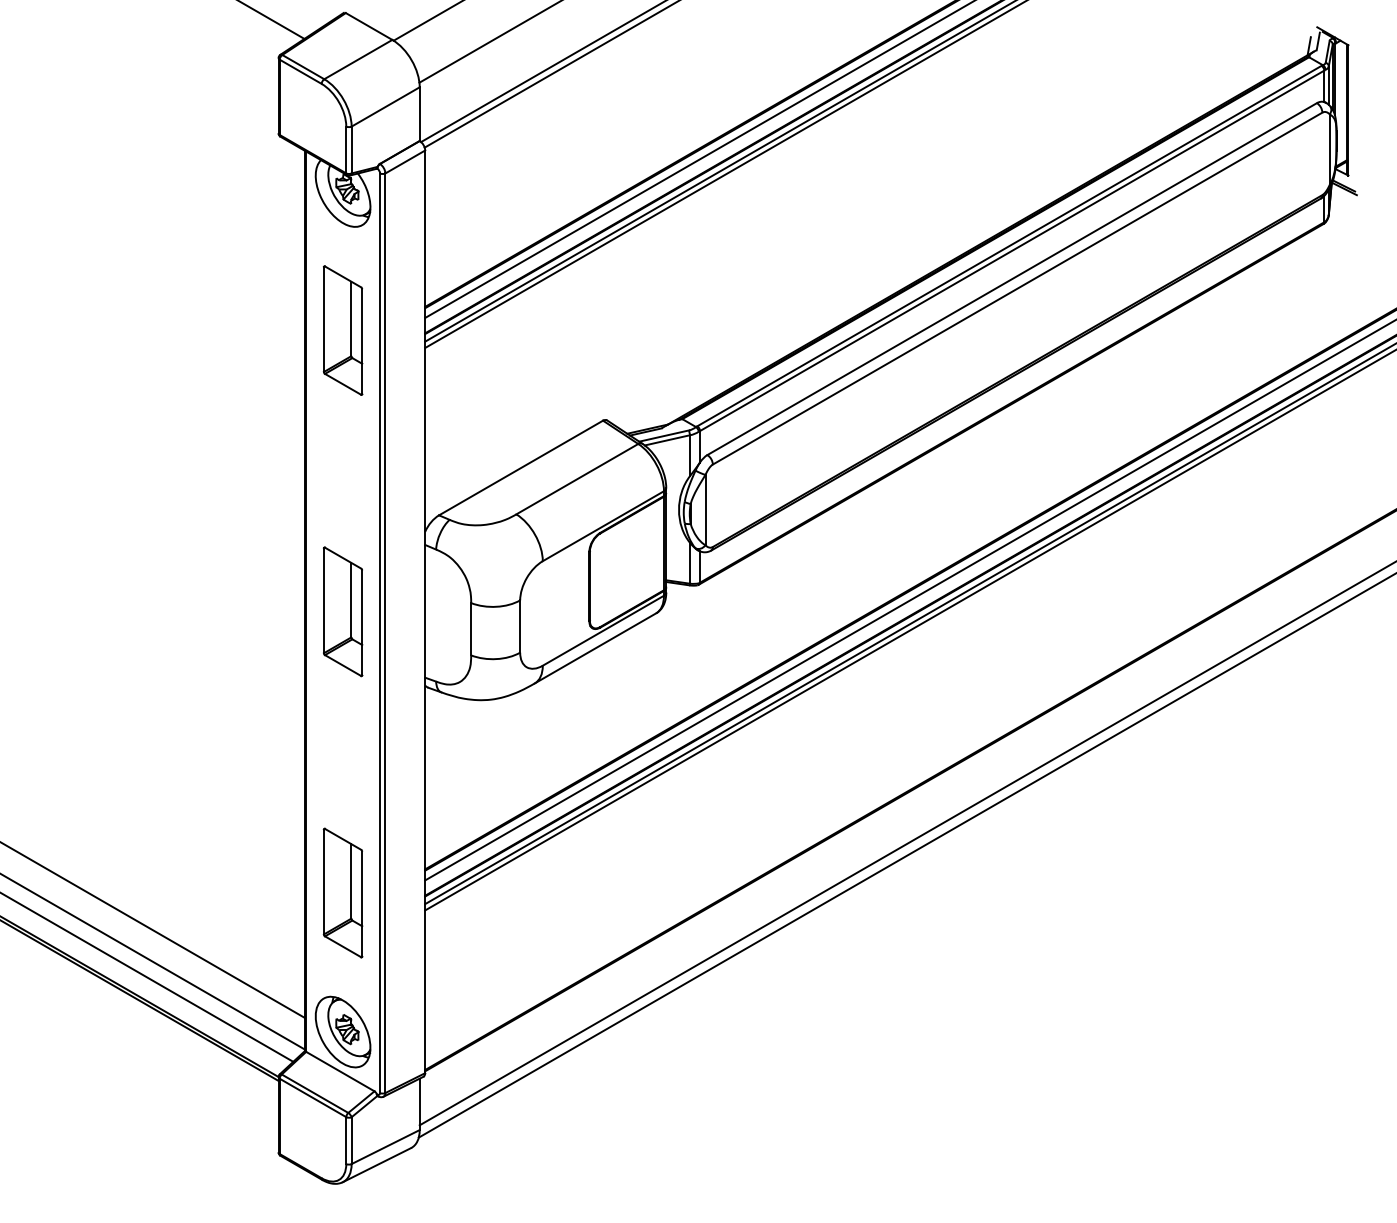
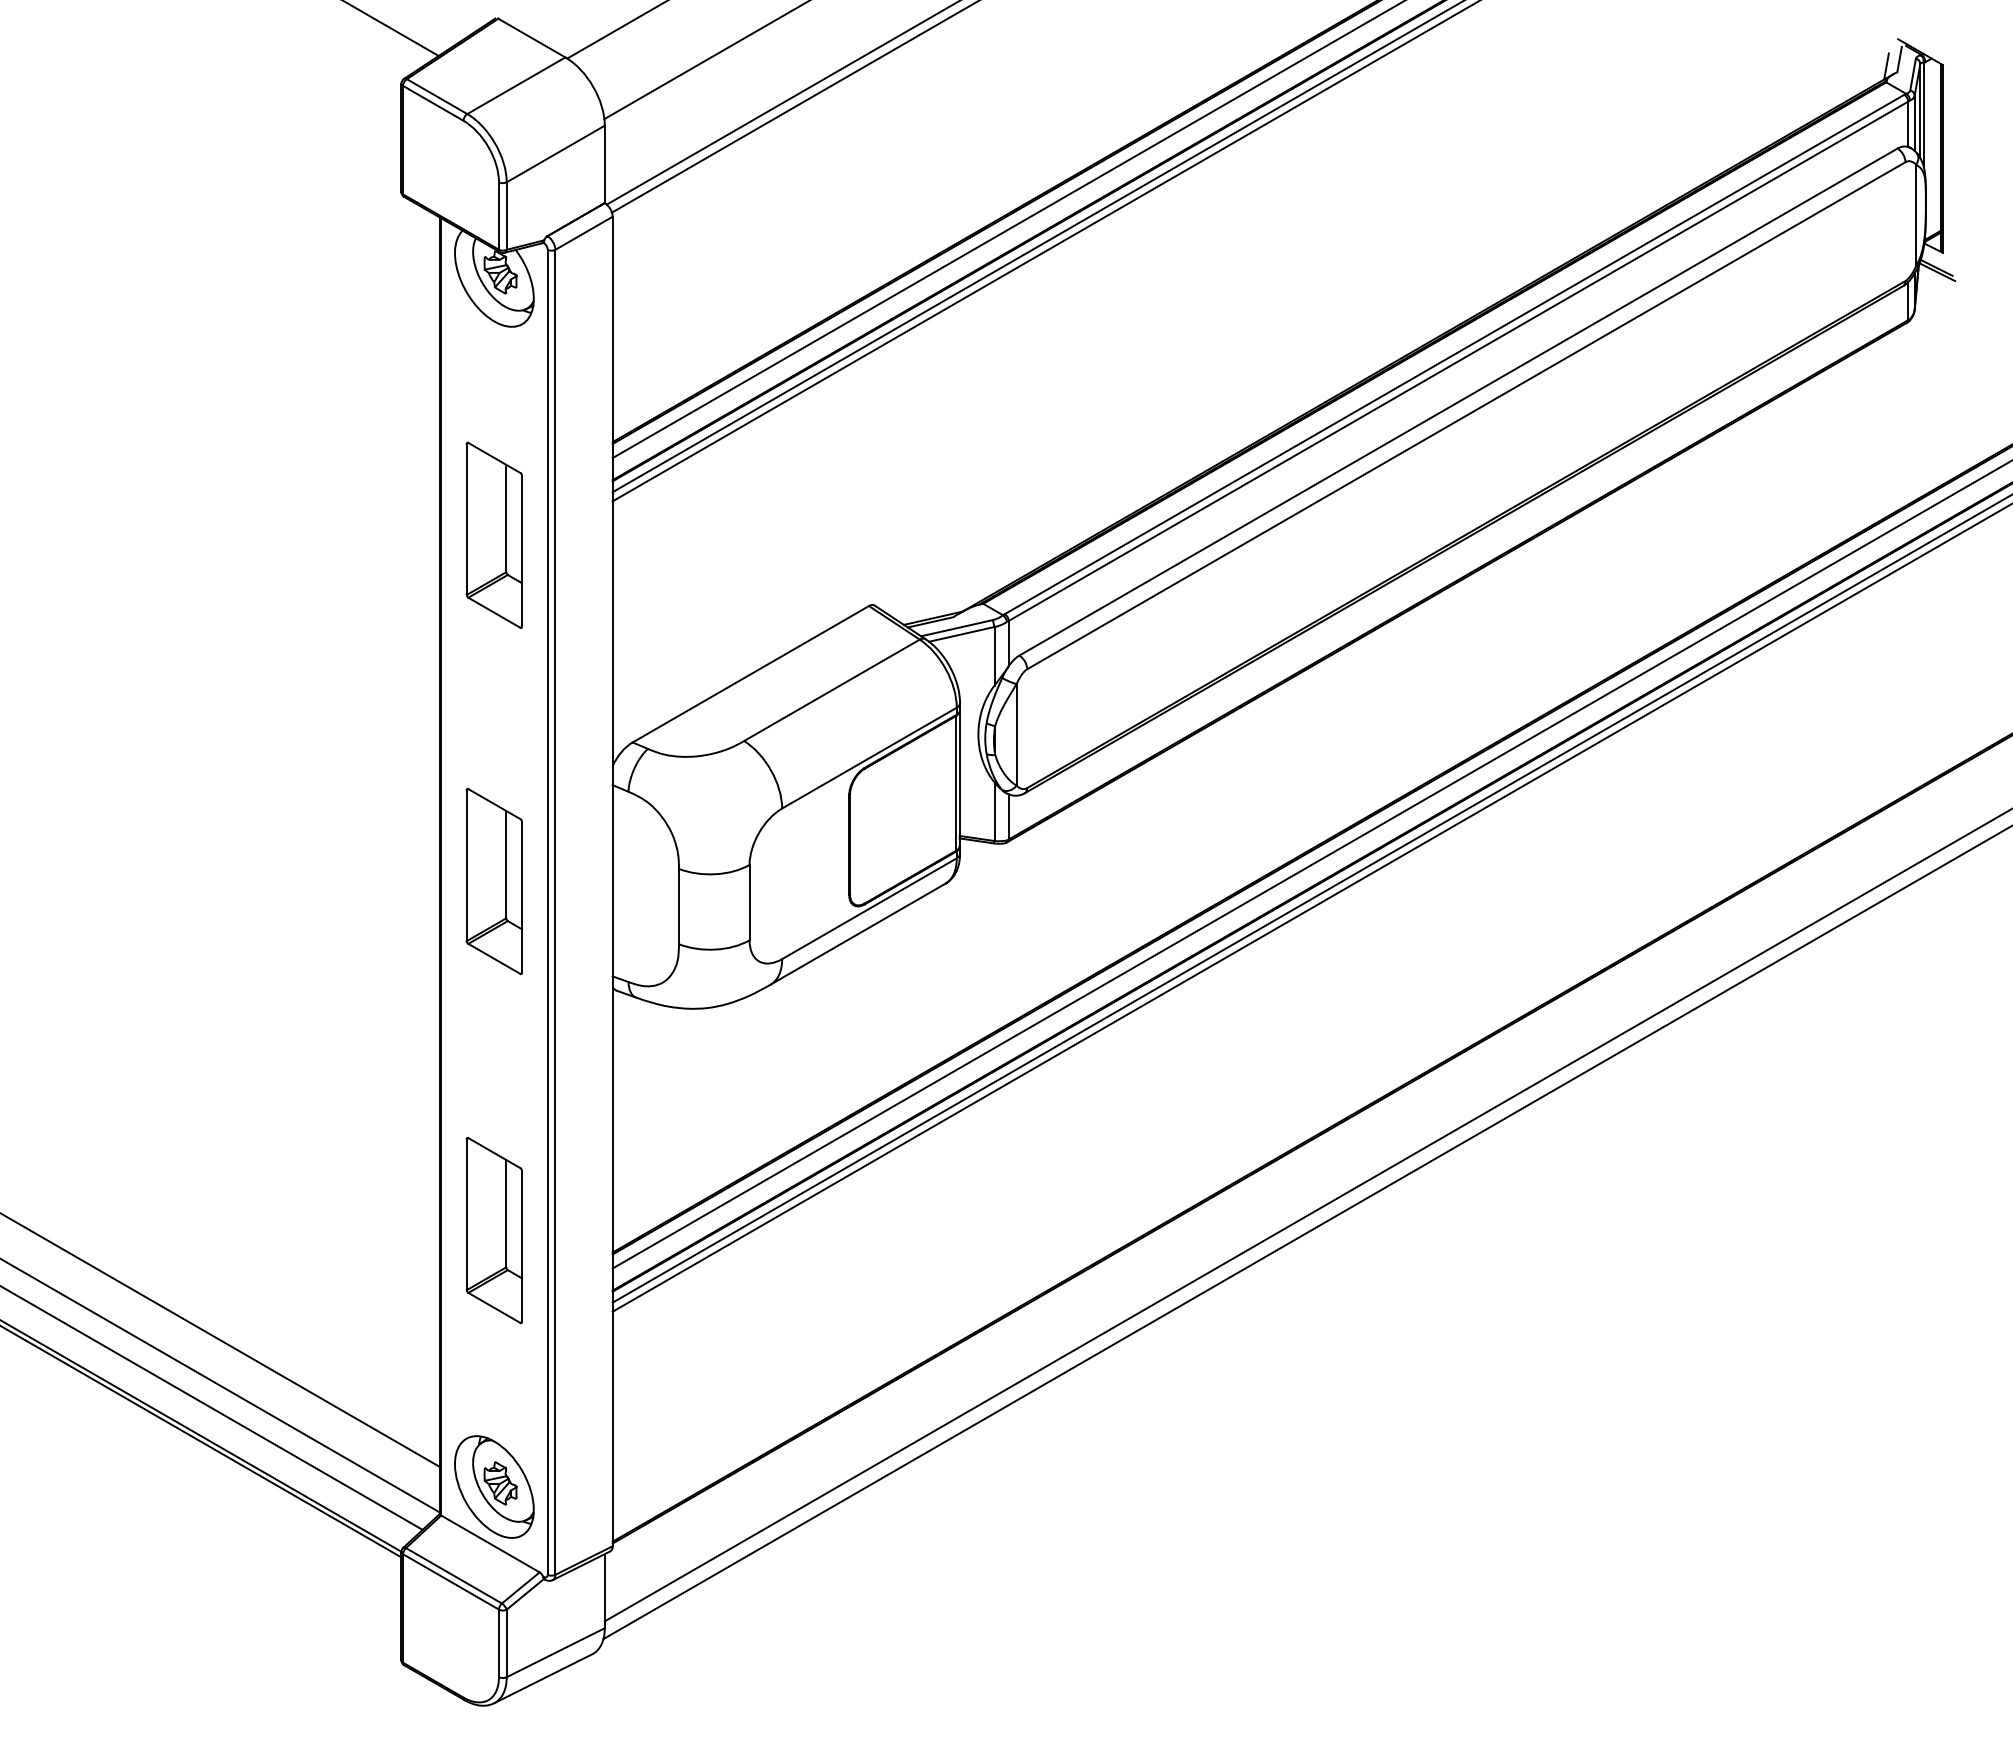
part: (342, 330) -> (493, 535), moved
part: (342, 892) -> (493, 1229), moved

